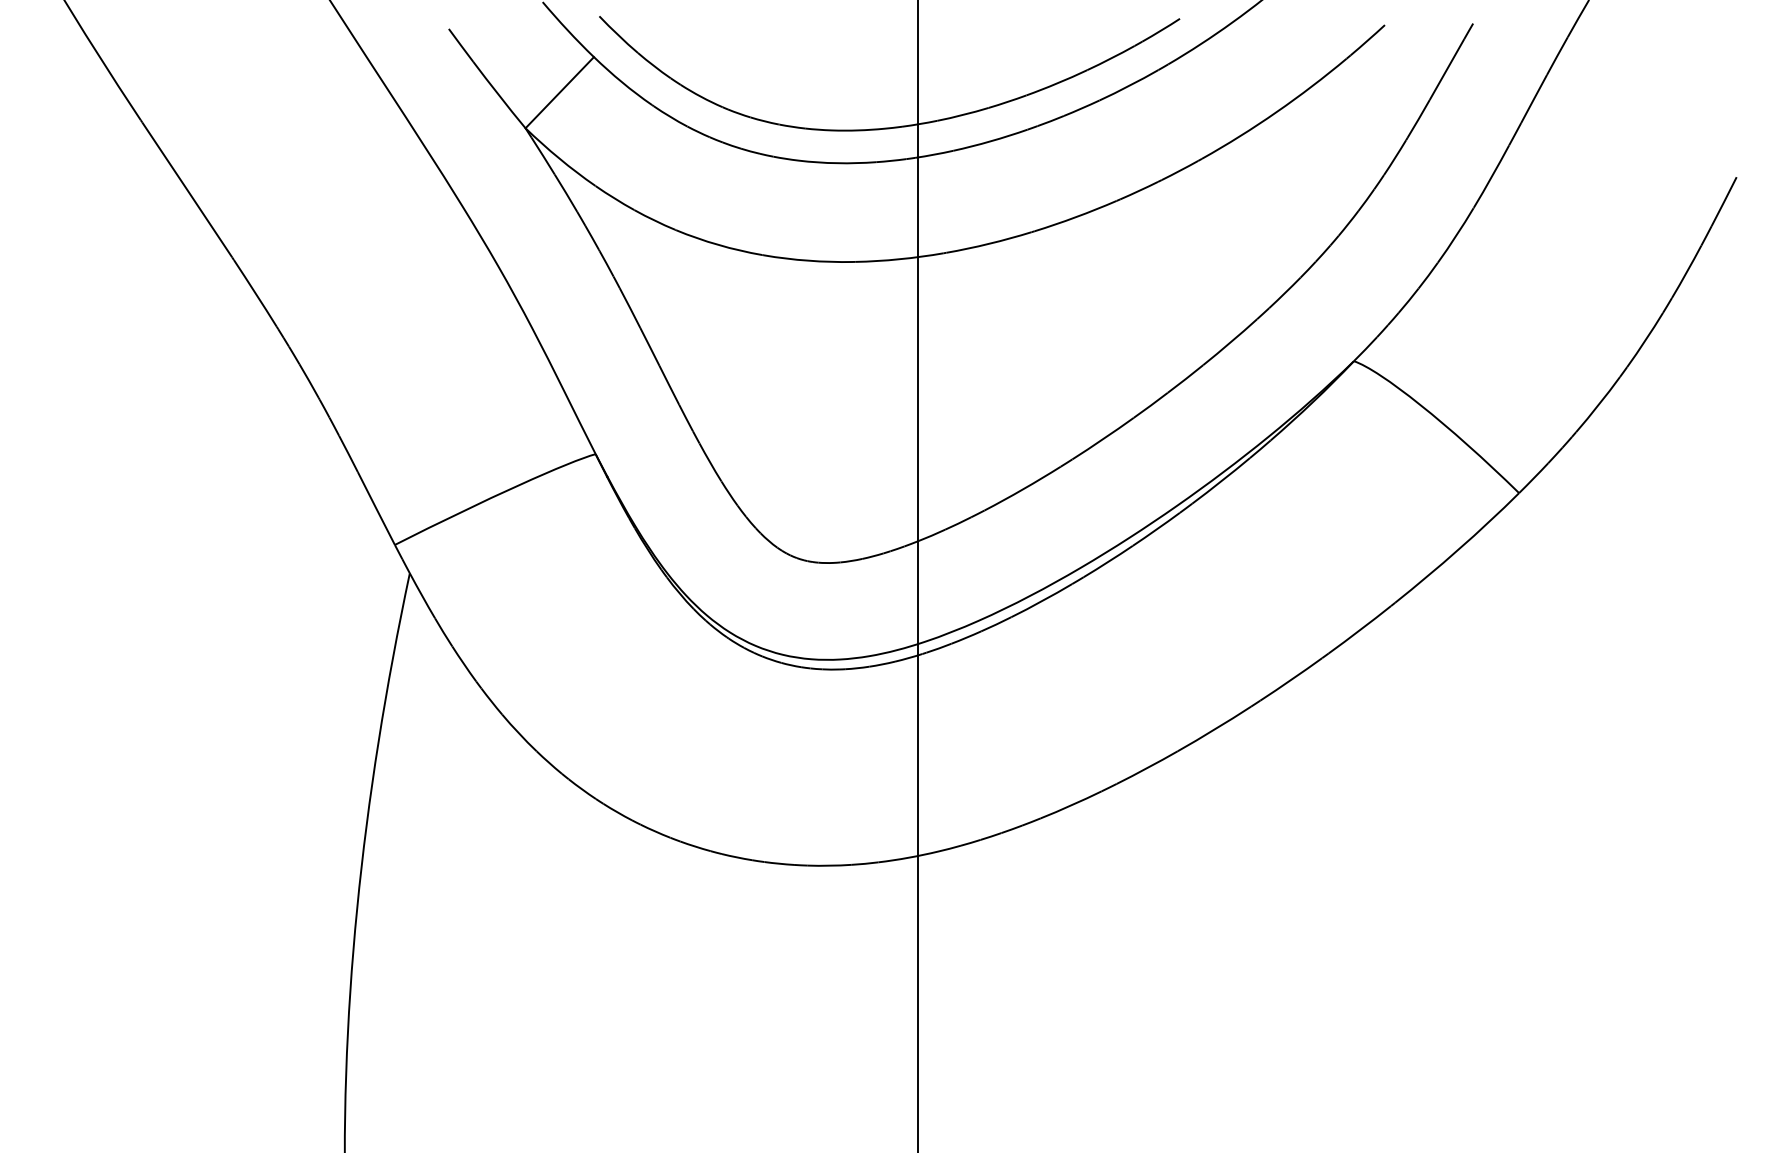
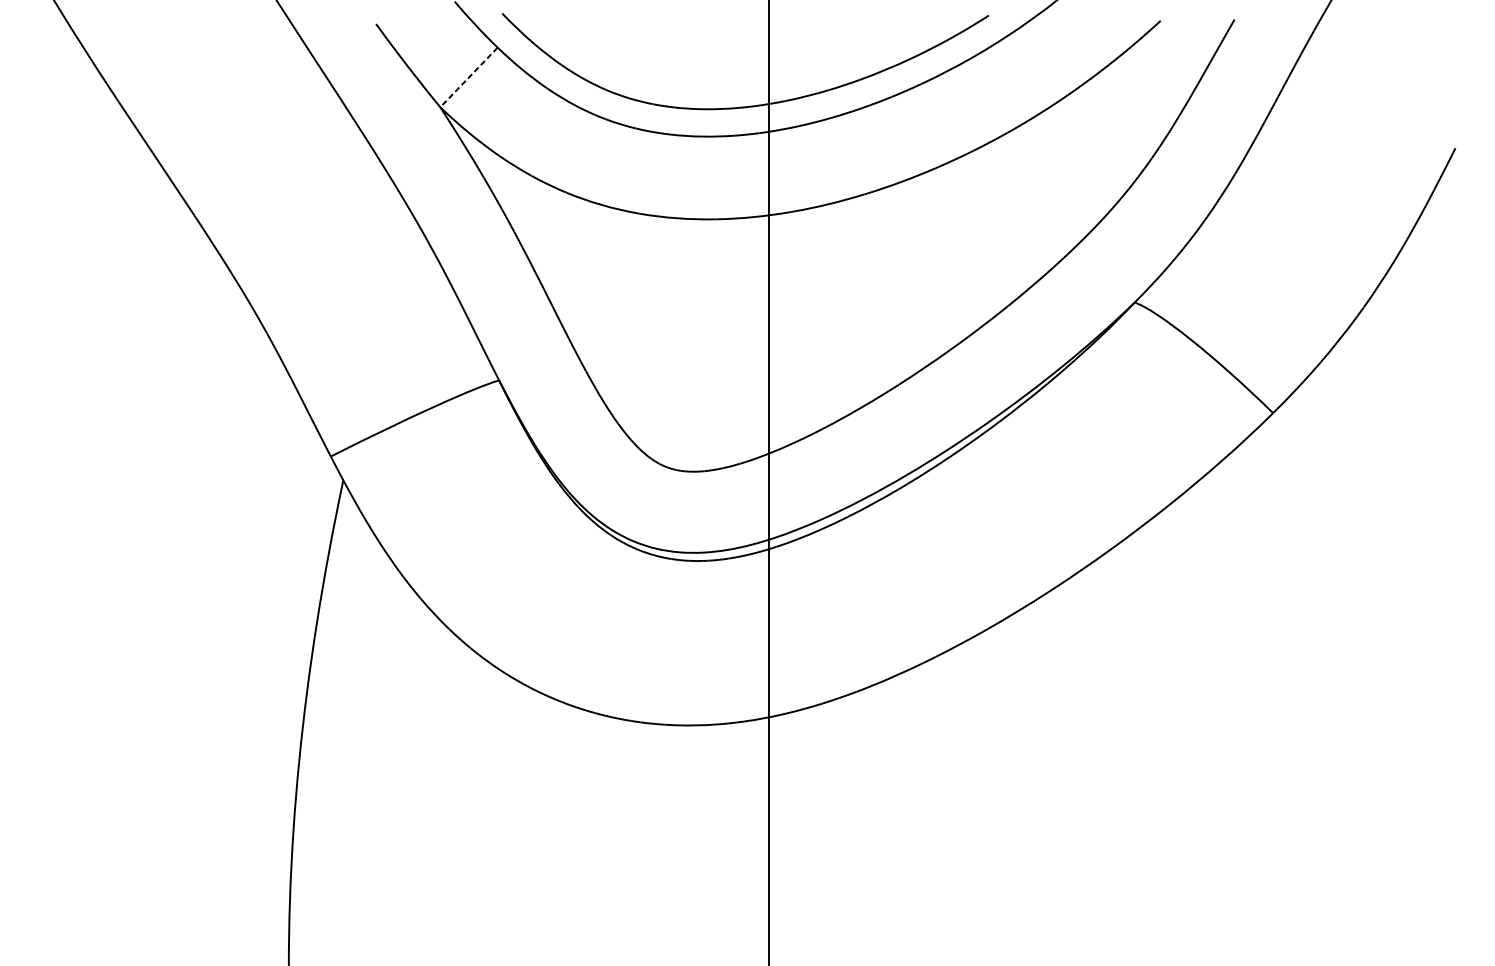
line: (559, 93) -> (468, 78), solid -> dashed

